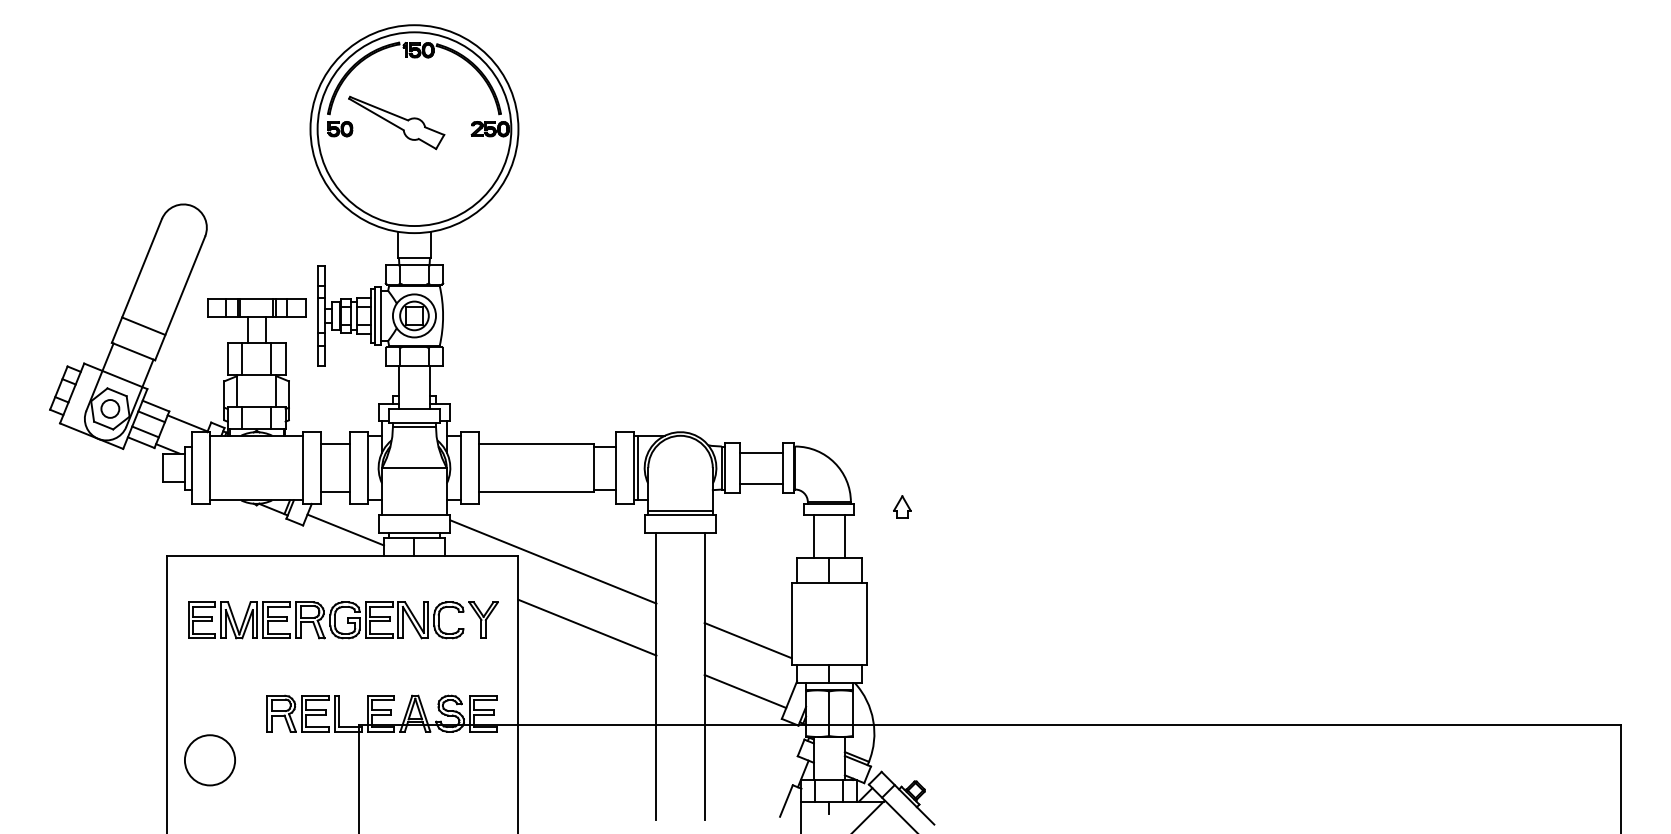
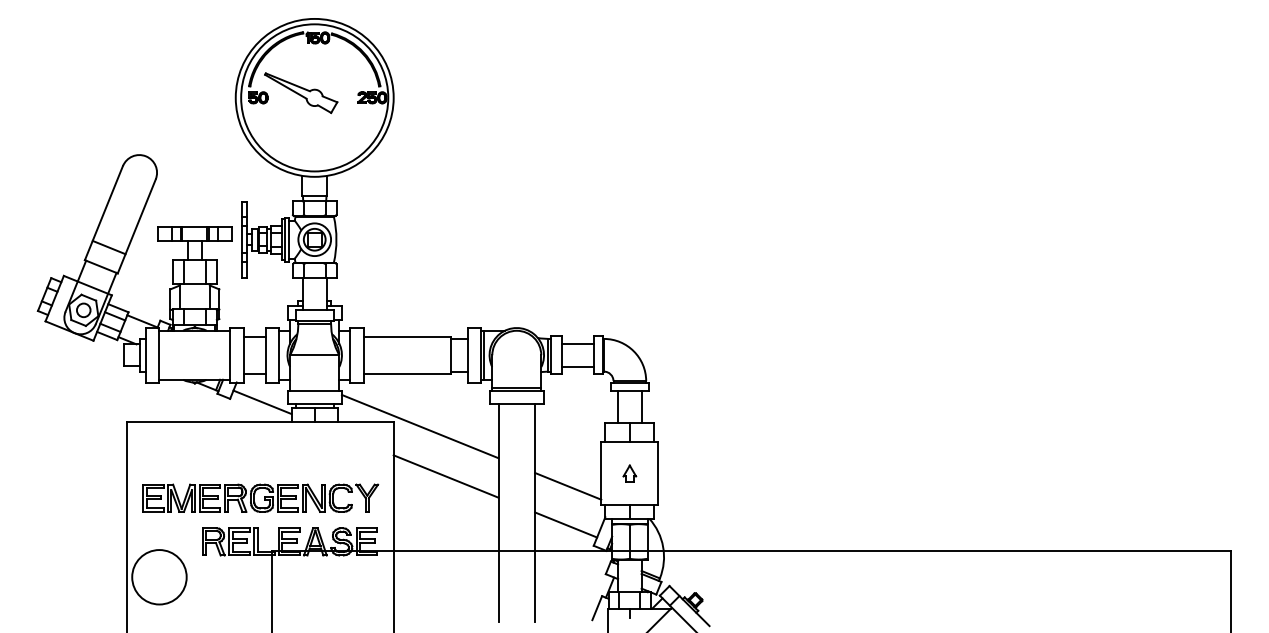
part: (902, 506) -> (629, 473), moved
part: (343, 620) -> (260, 498), moved
circle: (209, 760) -> (159, 577), size x1.43

